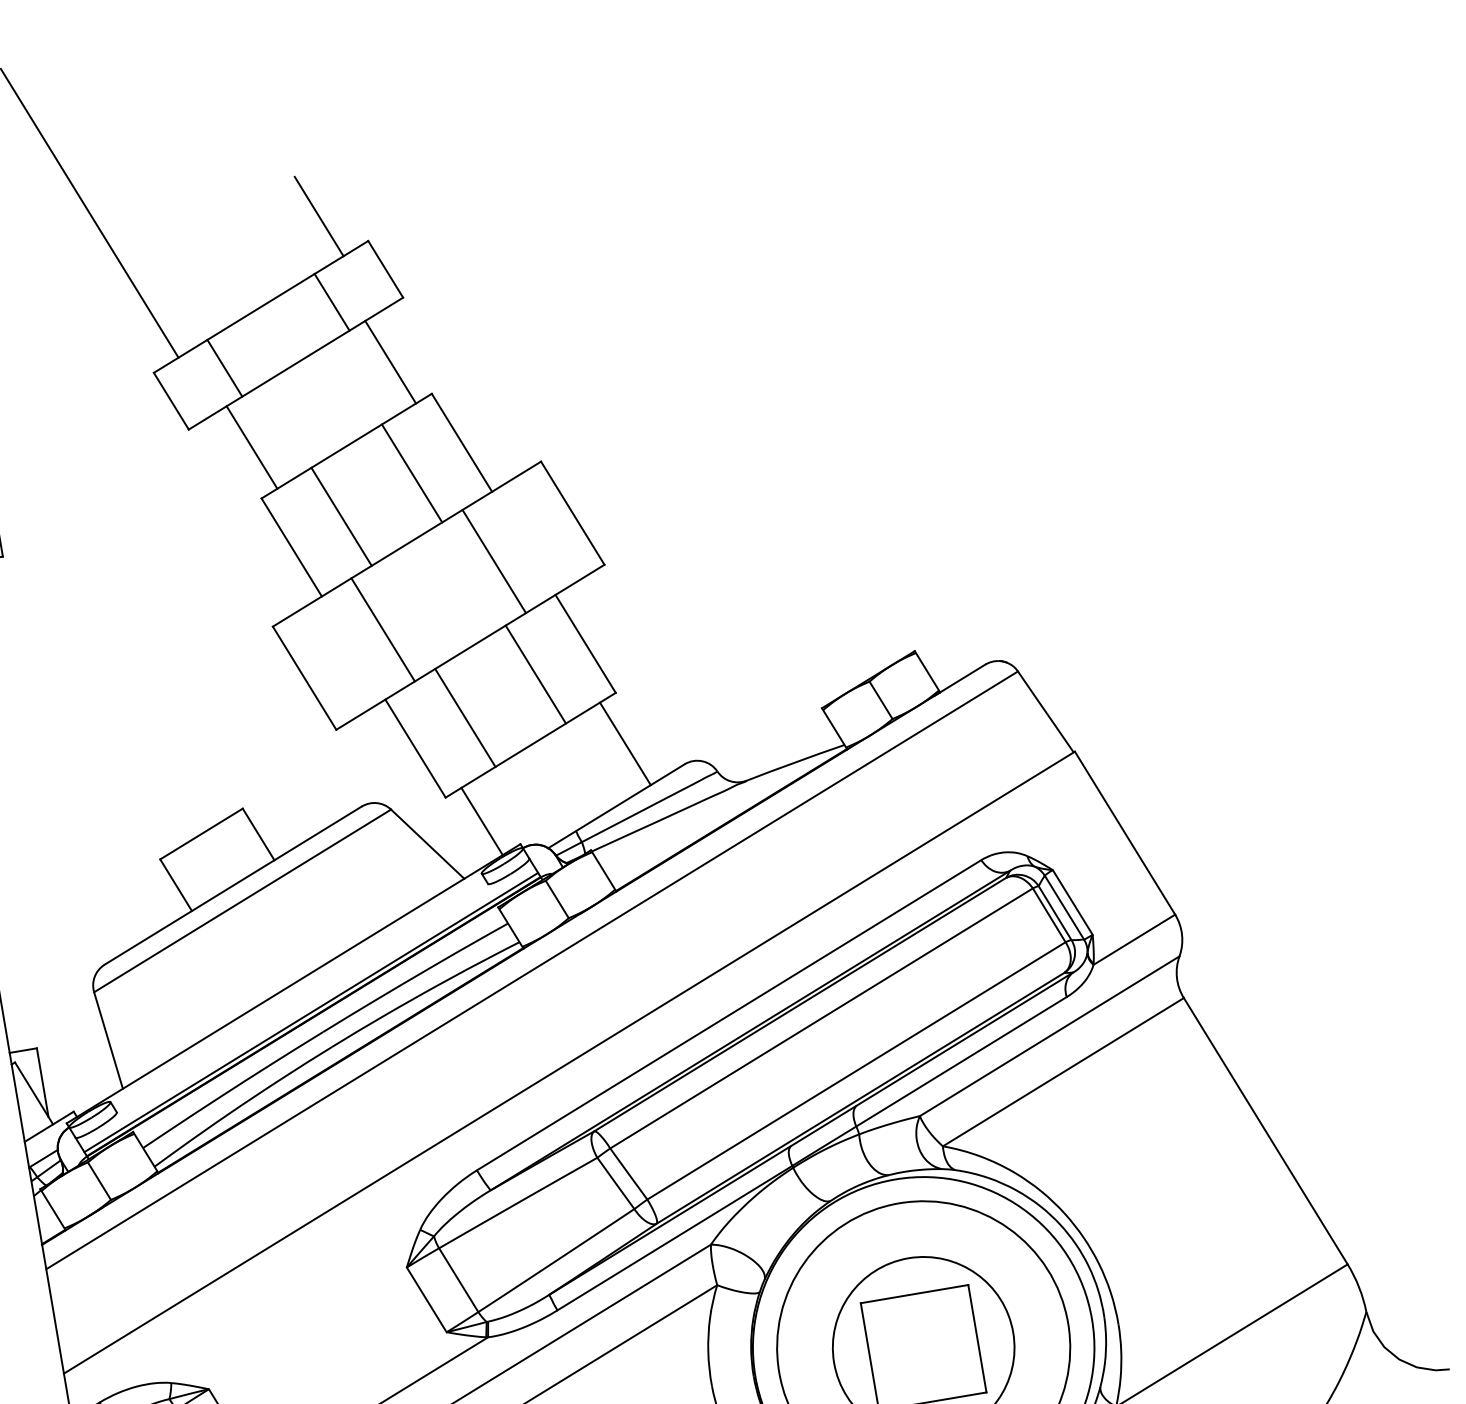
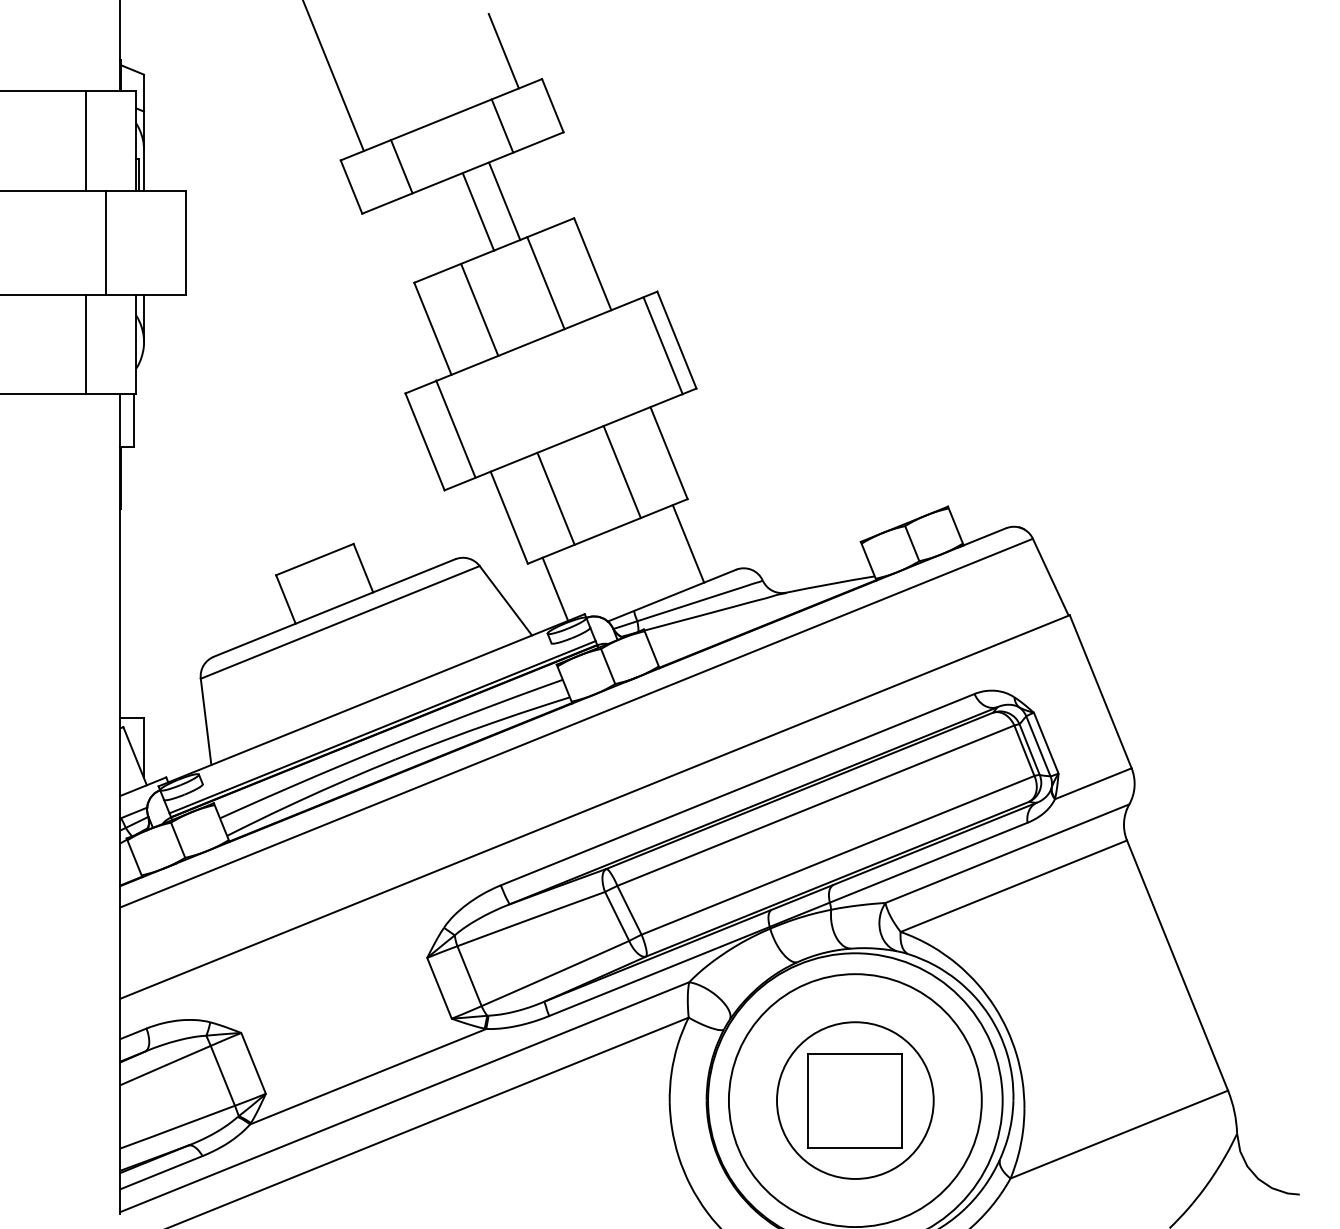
line: (390, 362) -> (504, 201), moved
line: (251, 446) -> (478, 211), moved
line: (493, 561) -> (662, 345), moved
line: (382, 629) -> (455, 428), moved

